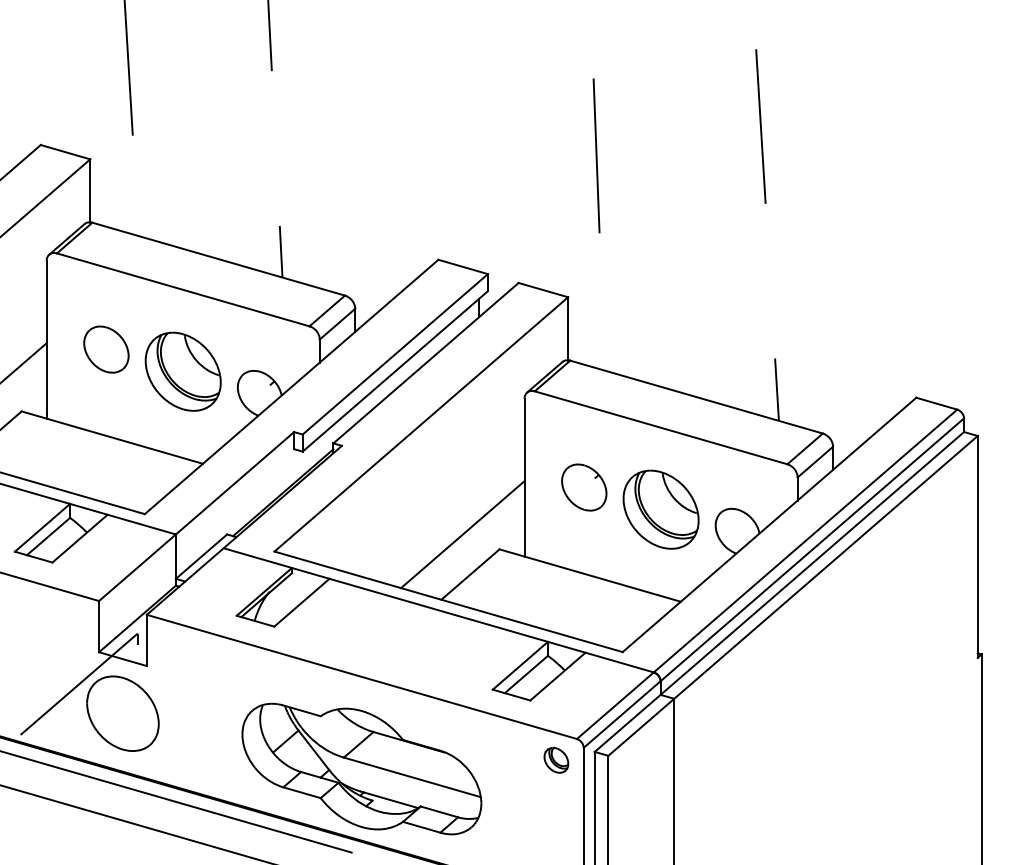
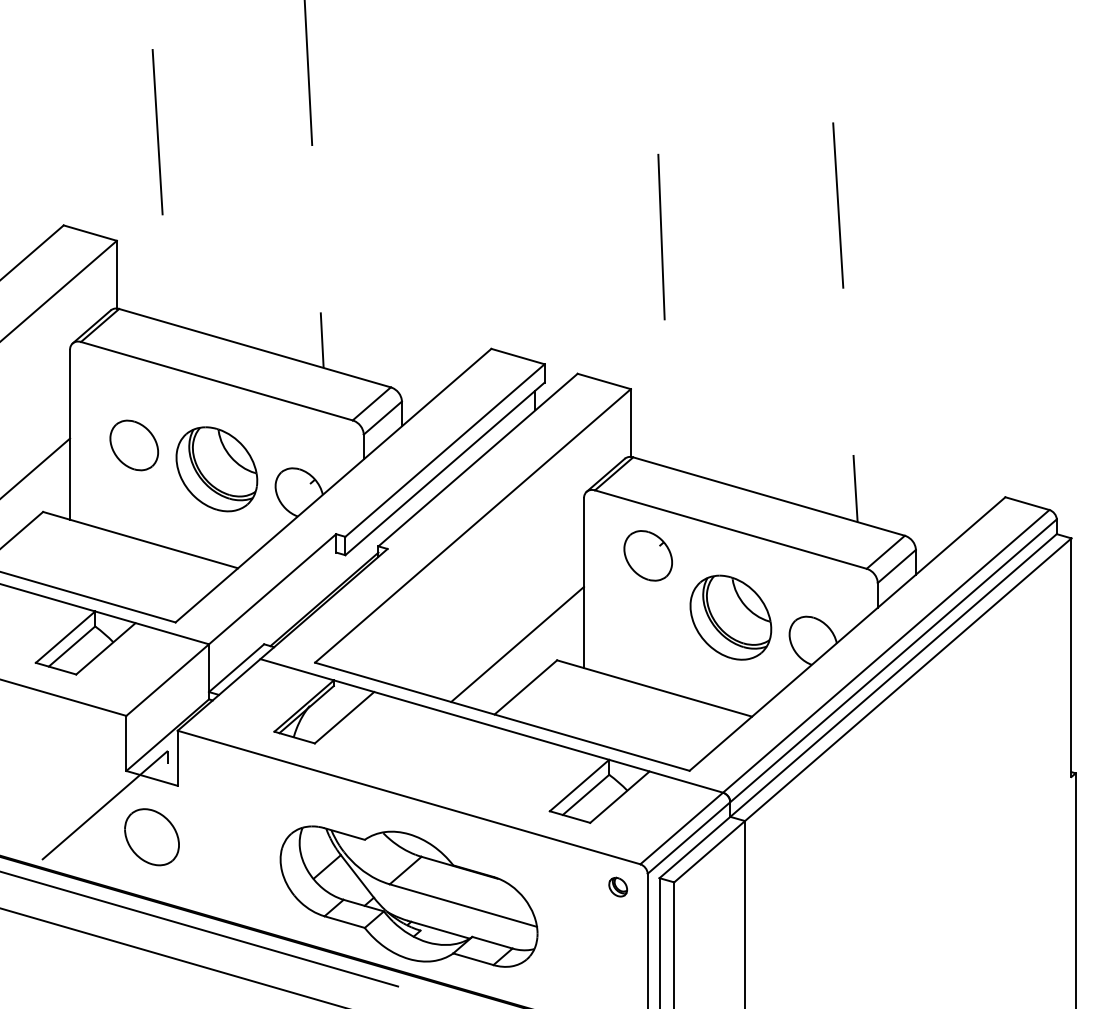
part: (583, 487) -> (647, 555), moved
part: (122, 714) -> (151, 837), size x0.7
part: (555, 759) -> (617, 886), size x0.7

